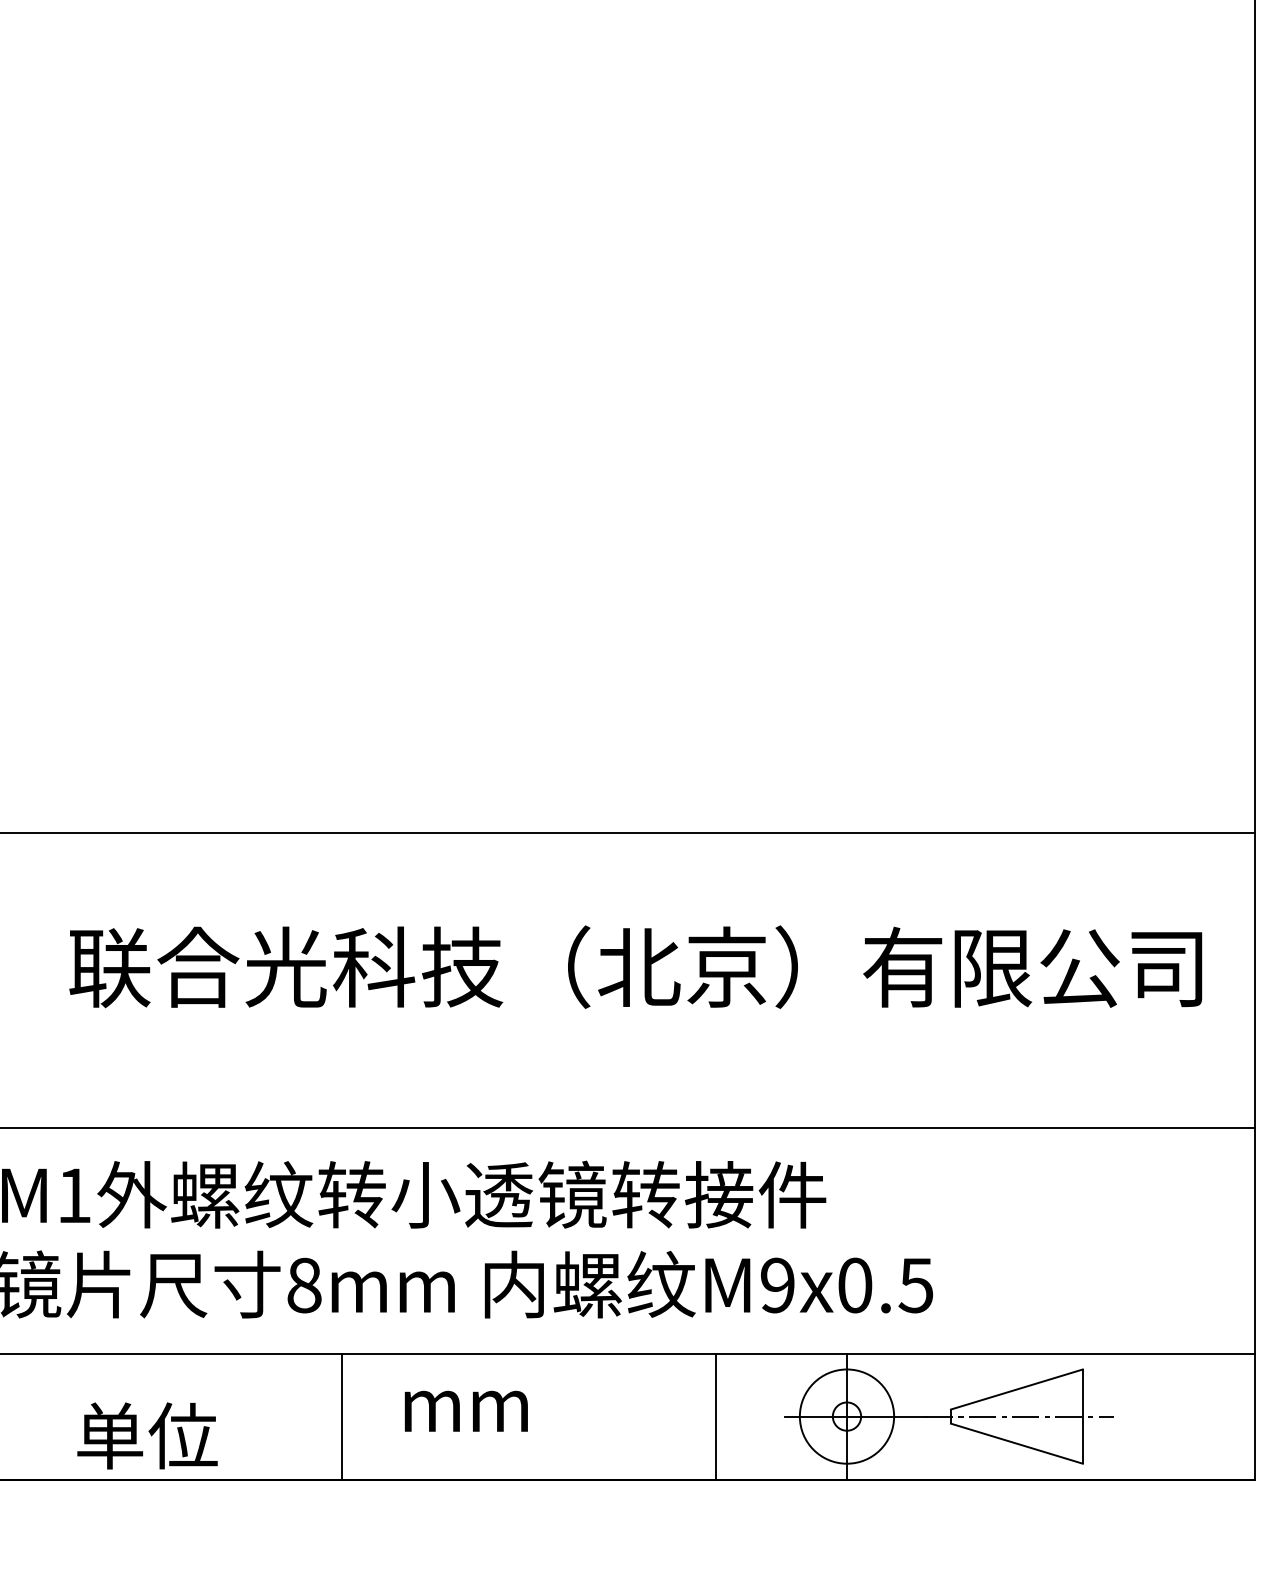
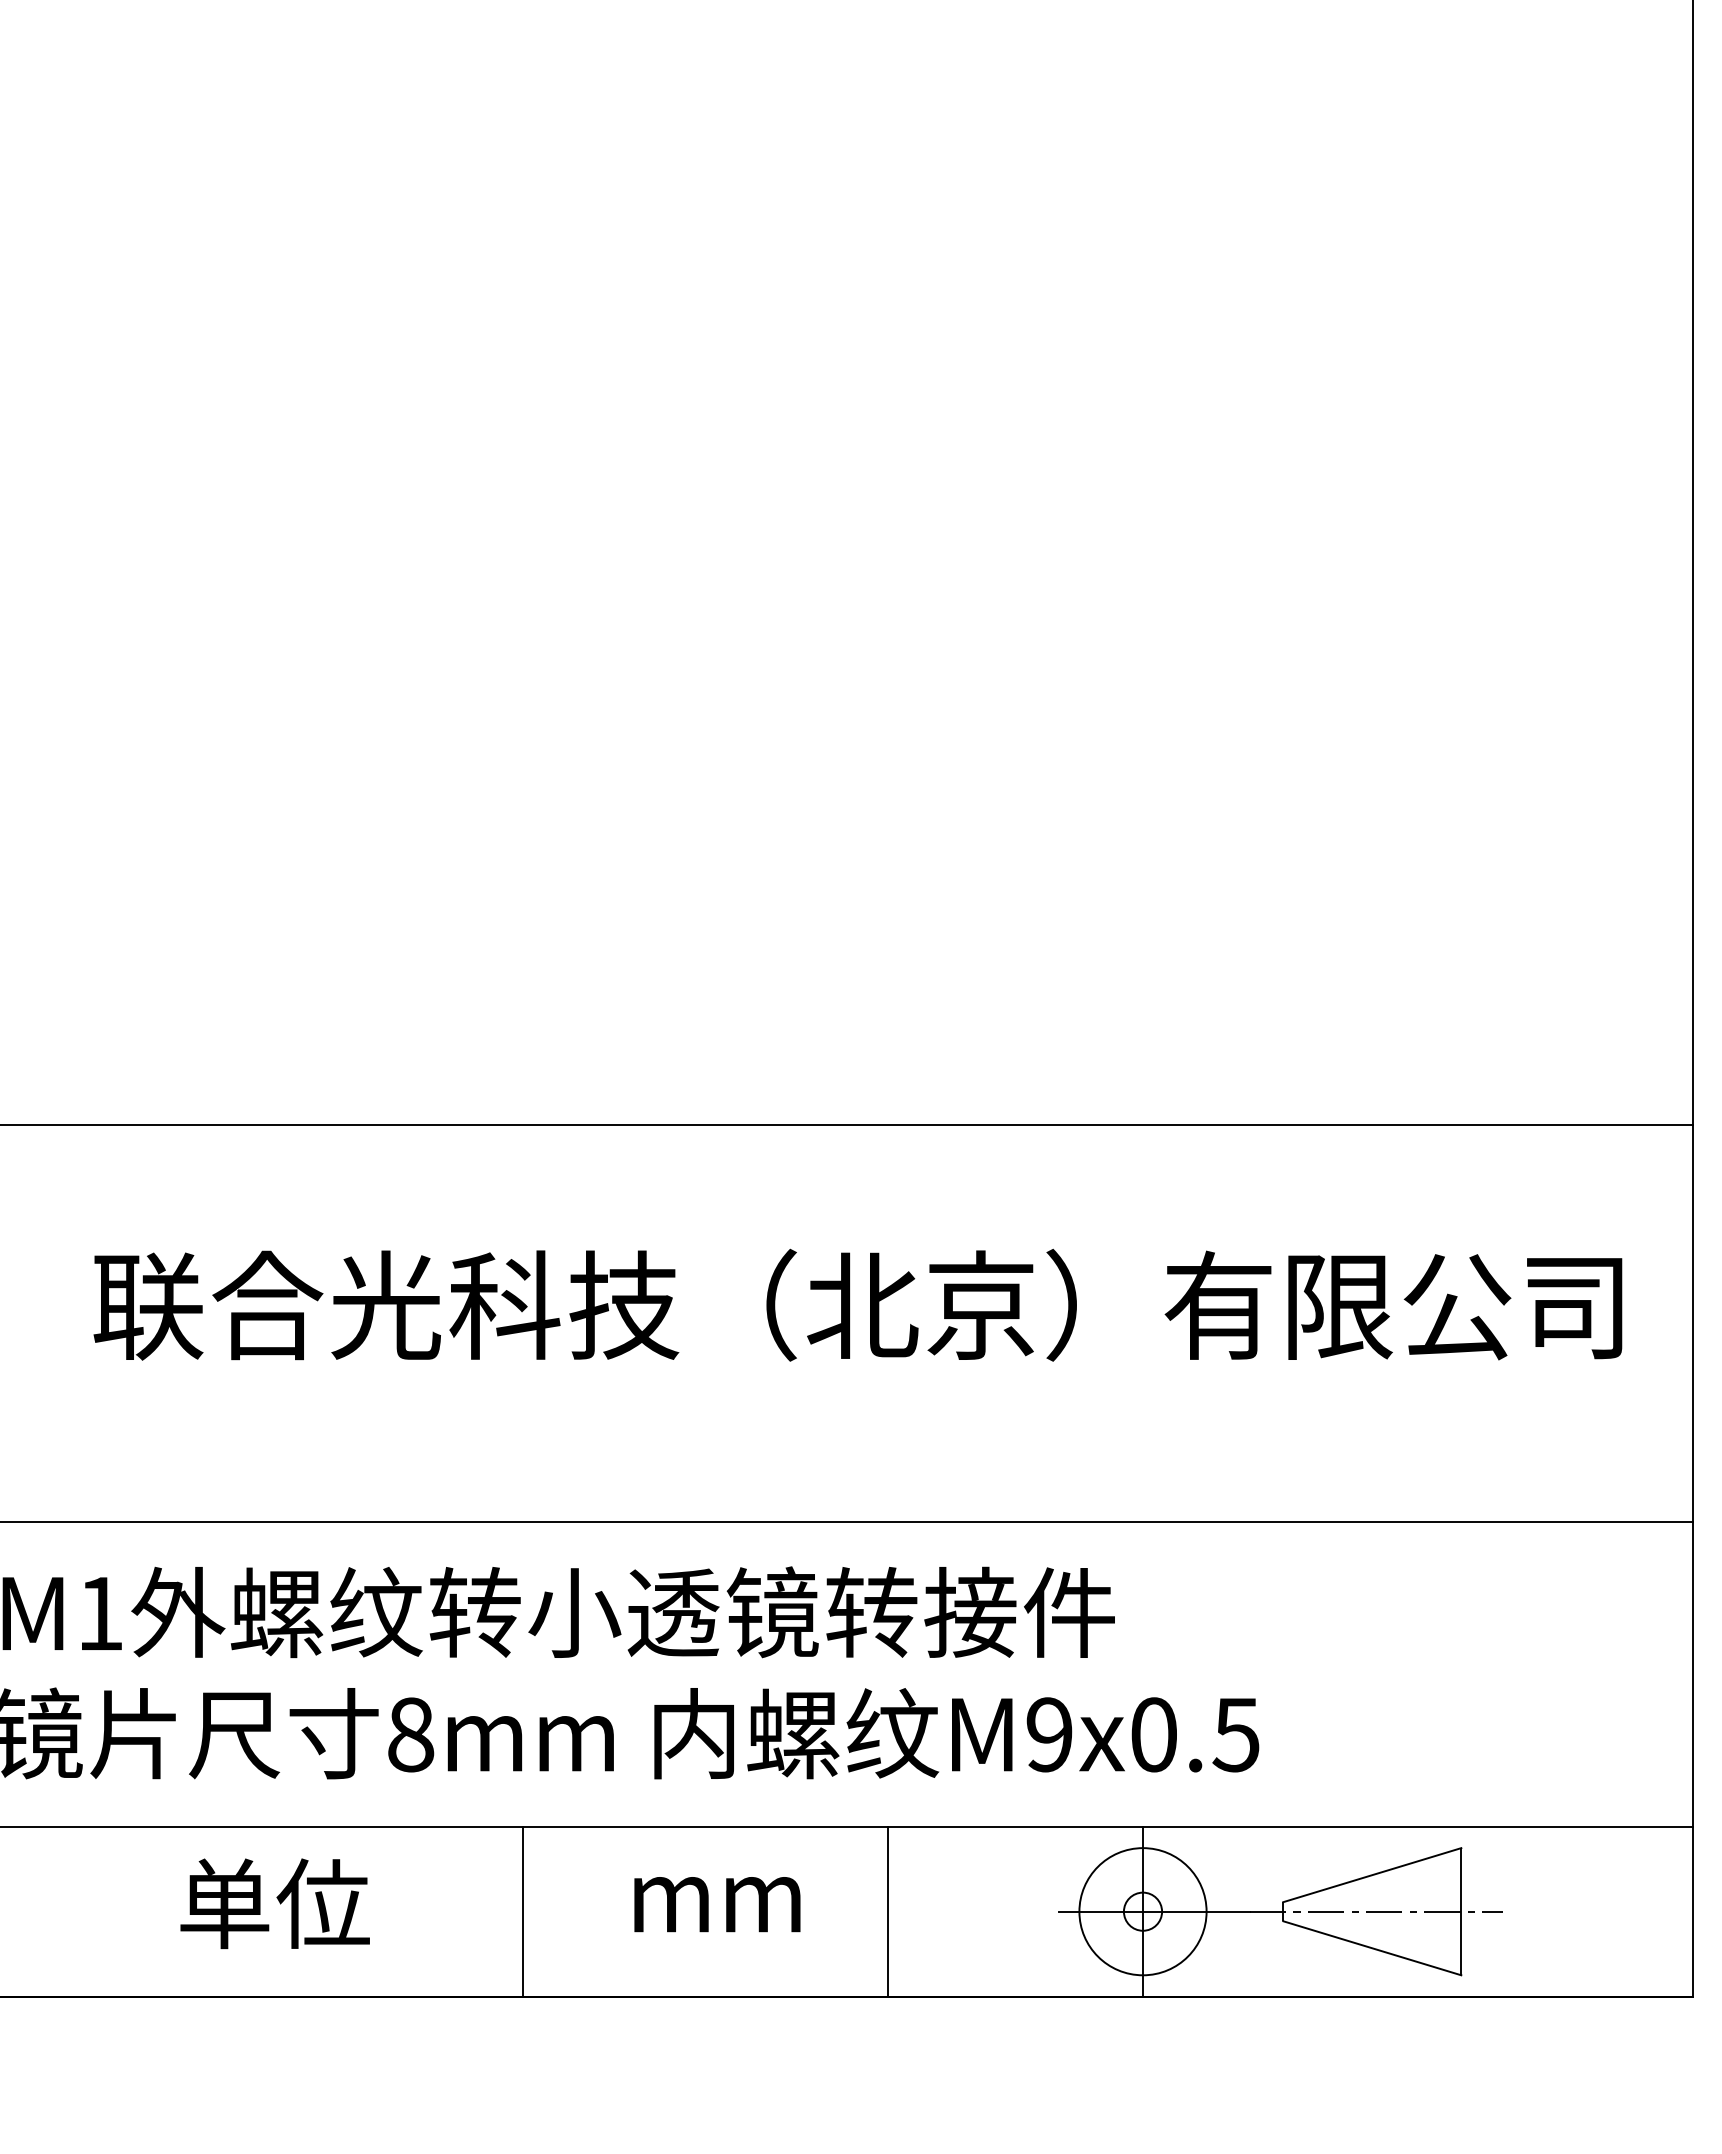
text: (466, 1411) -> (717, 1904), moved
line: (341, 1416) -> (522, 1911), moved
line: (716, 1416) -> (887, 1911), moved
text: (147, 1435) -> (274, 1903), moved

